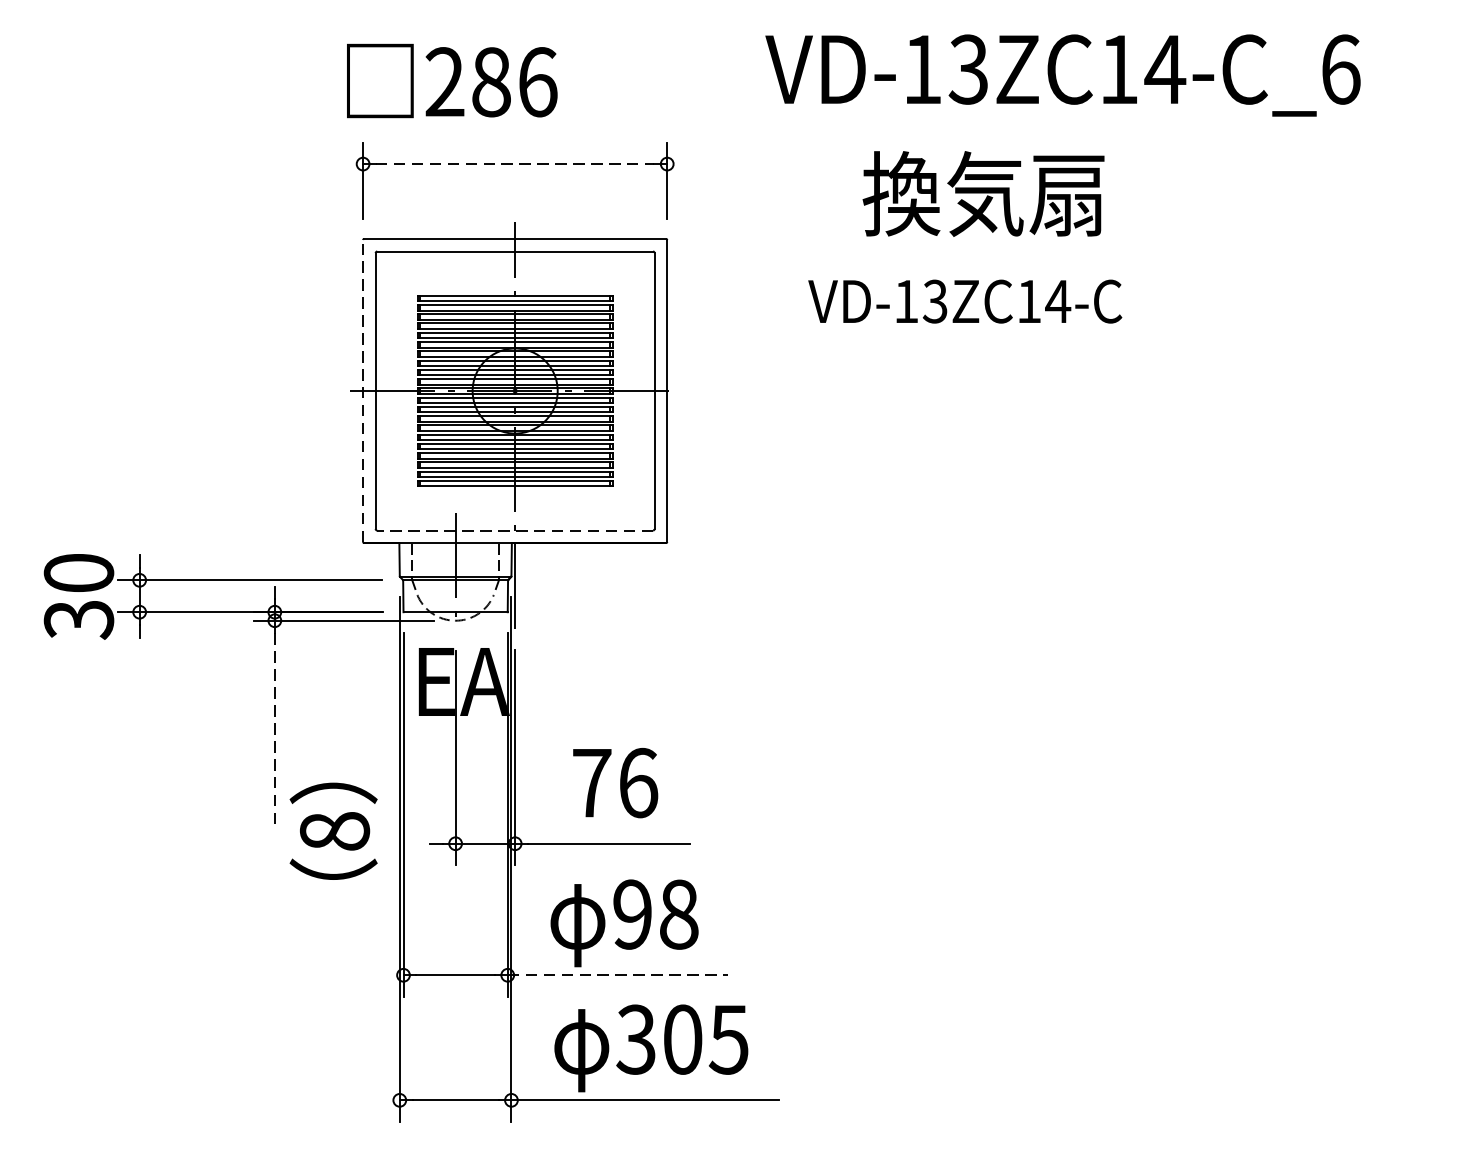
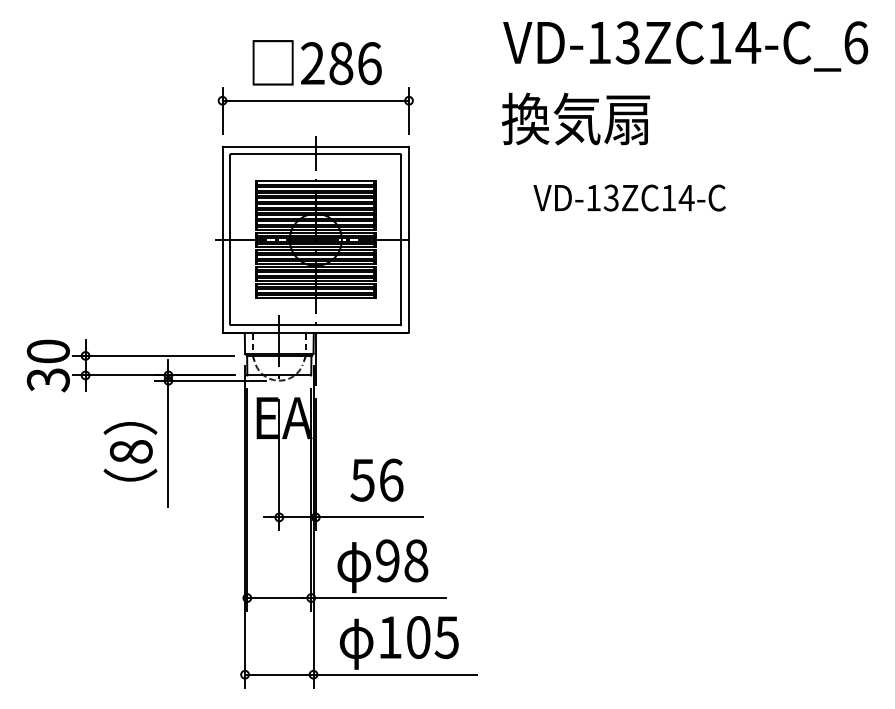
text: (1062, 75) -> (685, 46), moved
text: (451, 80) -> (316, 62), moved
line: (516, 163) -> (316, 100), dashed -> solid
text: (982, 193) -> (575, 118), moved
text: (964, 300) -> (629, 197), moved
line: (362, 390) -> (222, 239), dashed -> solid
line: (514, 530) -> (315, 325), dashed -> solid
line: (274, 731) -> (168, 448), dashed -> solid
text: (591, 783) -> (362, 480), 76 -> 56
text: (333, 830) -> (130, 451), moved
line: (617, 976) -> (378, 598), dashed -> solid
text: (635, 1039) -> (389, 637), 305 -> 105

